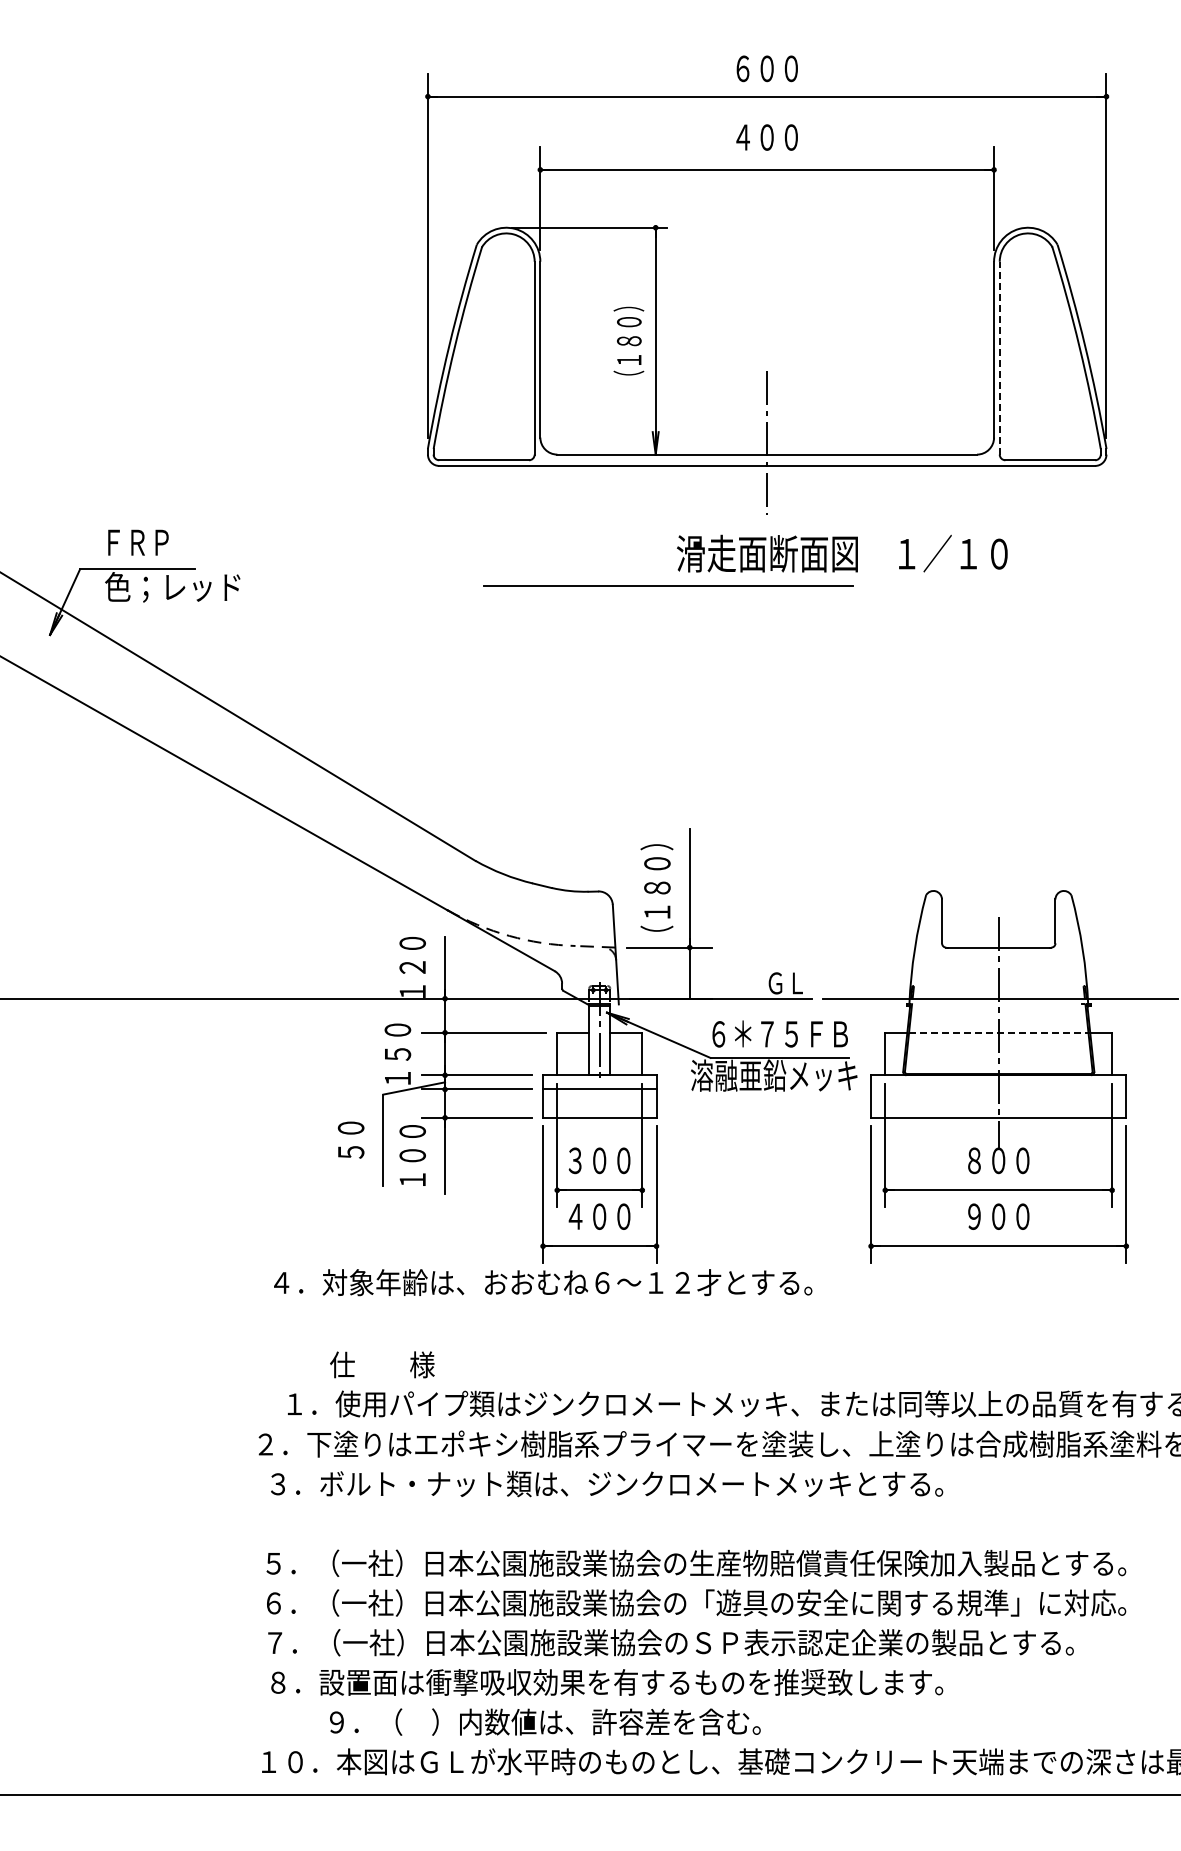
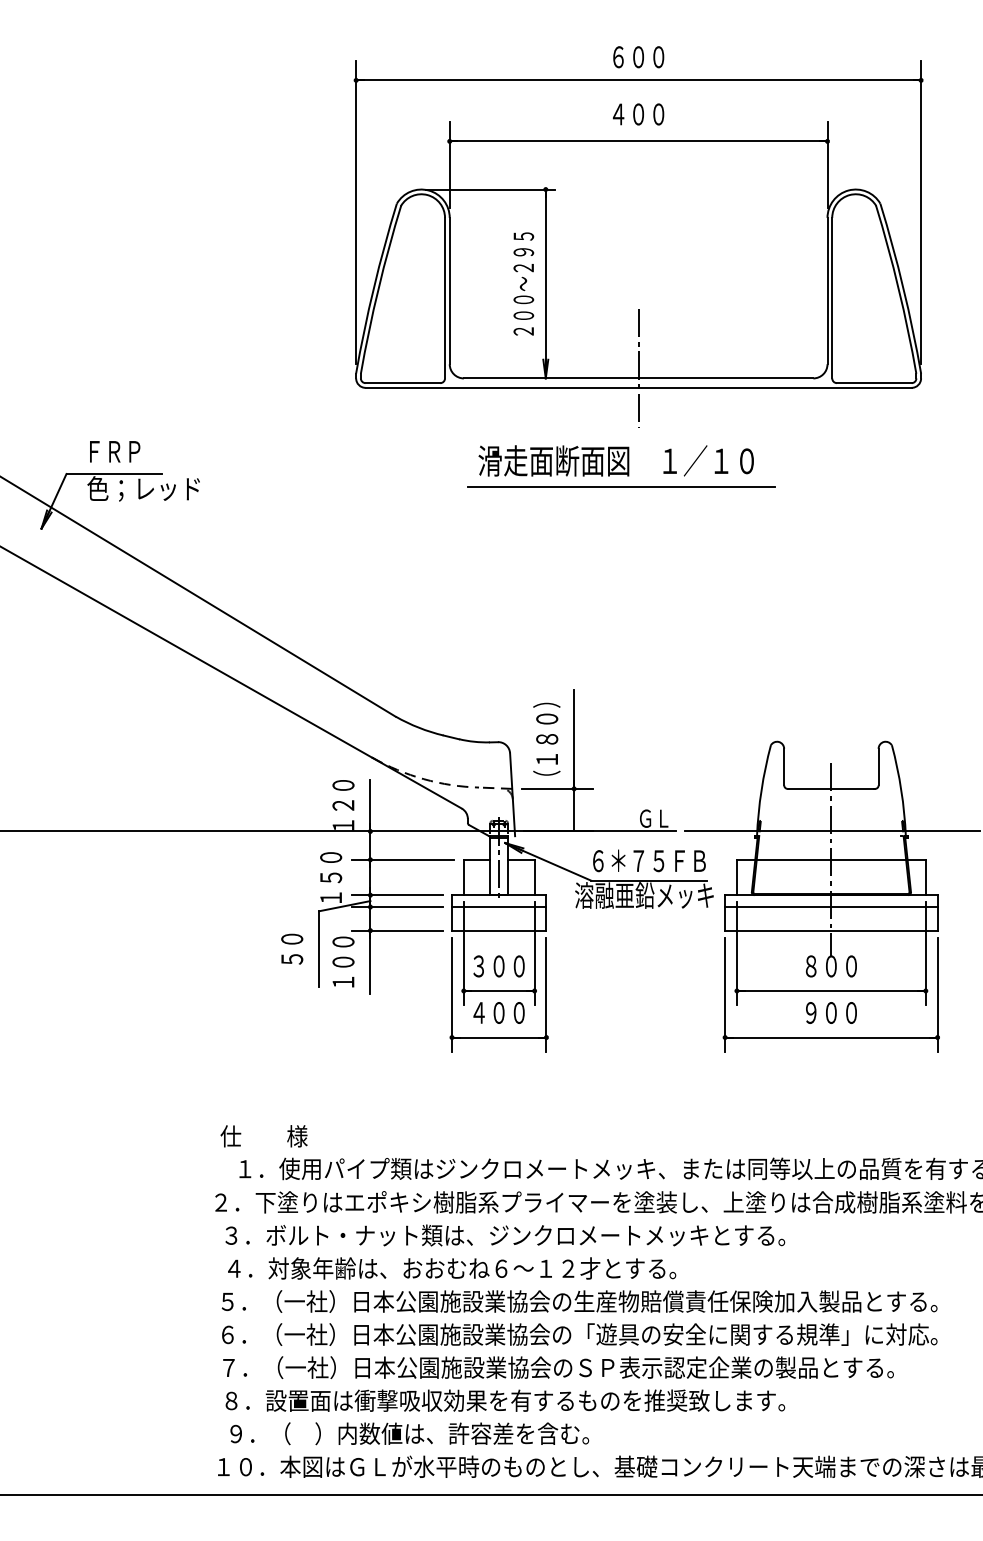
text: (628, 341) -> (523, 284), （１８０） -> ２００～２９５
line: (999, 357) -> (832, 297), dashed -> solid
text: (842, 553) -> (616, 460), moved
line: (668, 585) -> (621, 487), moved
line: (998, 1032) -> (831, 859), dashed -> solid
line: (998, 1089) -> (831, 907), added
text: (543, 1282) -> (452, 1268), moved
text: (382, 1364) -> (264, 1136), moved
text: (545, 1721) -> (409, 1433), moved

